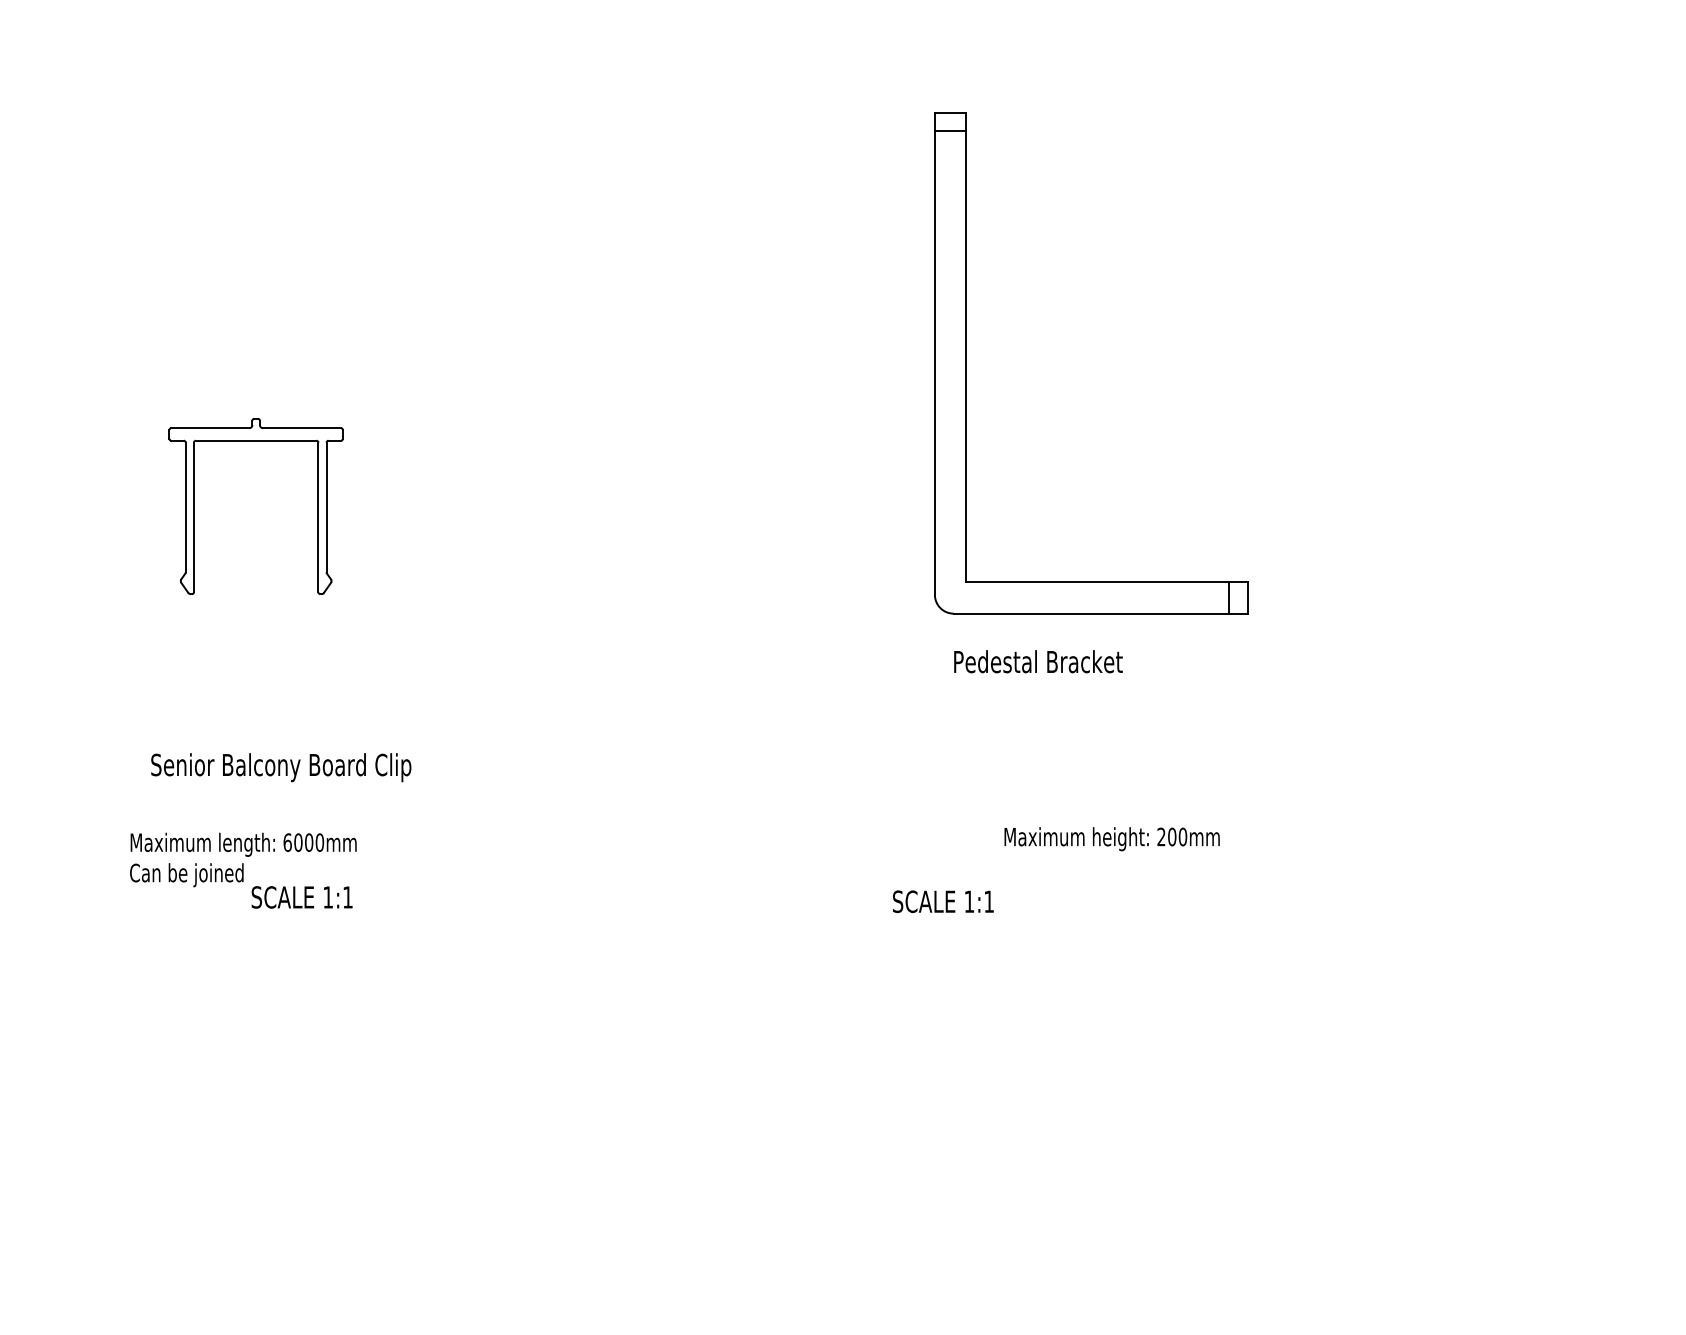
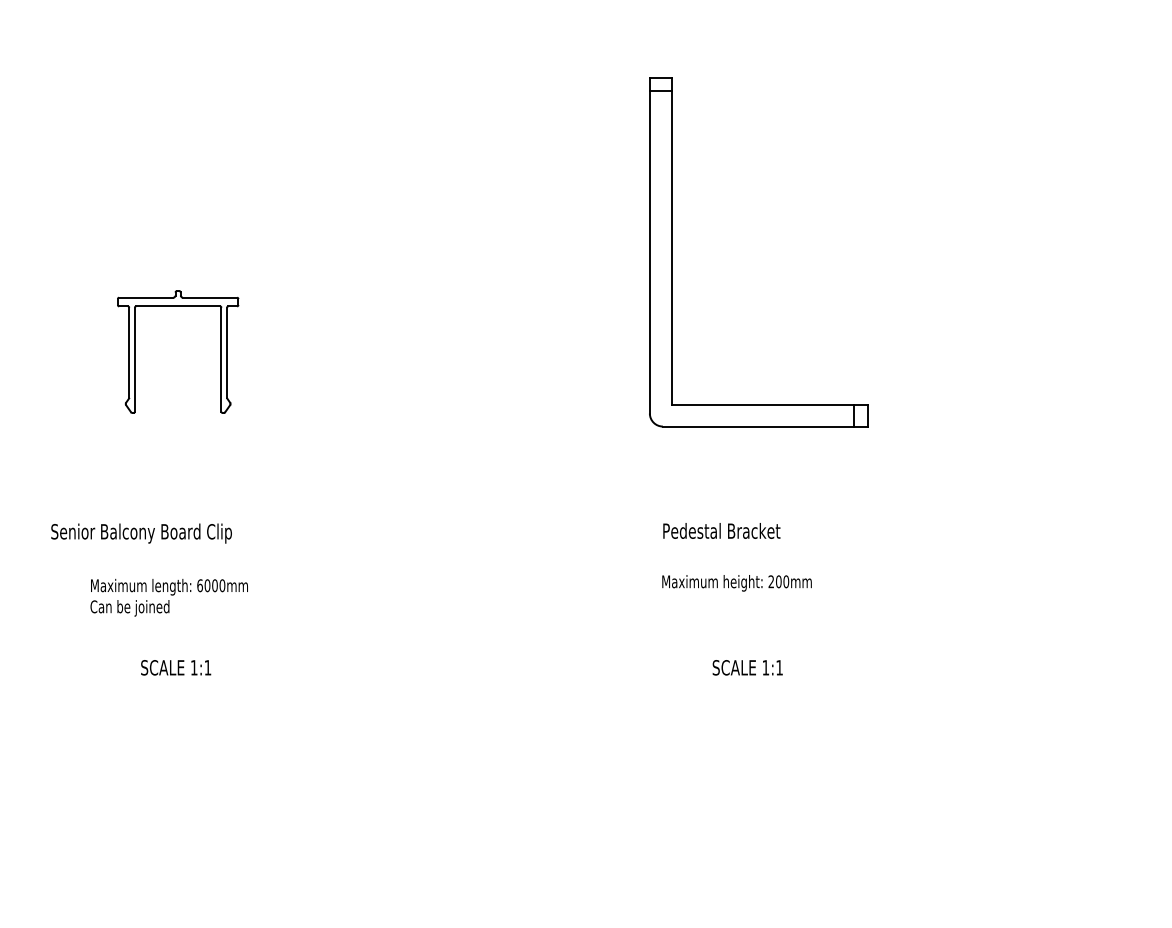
text: (1037, 661) -> (721, 530), moved
text: (281, 767) -> (141, 533), moved
text: (1111, 839) -> (736, 583), moved
text: (302, 897) -> (176, 667), moved
text: (943, 901) -> (747, 667), moved

